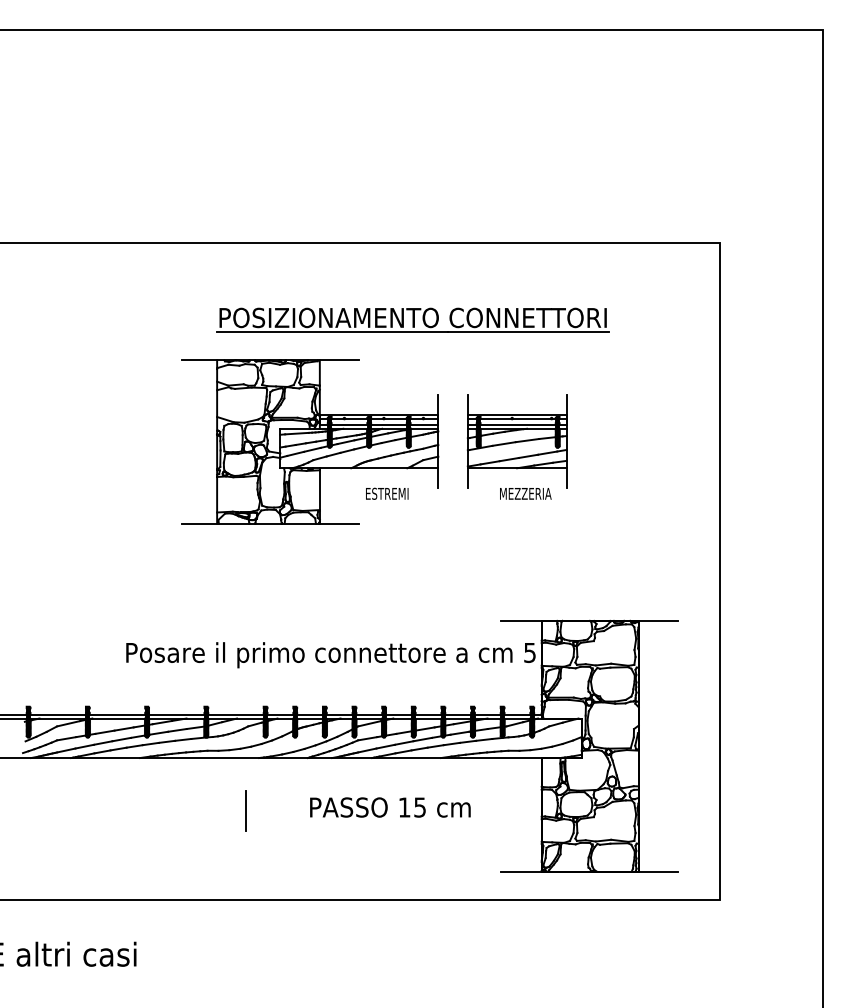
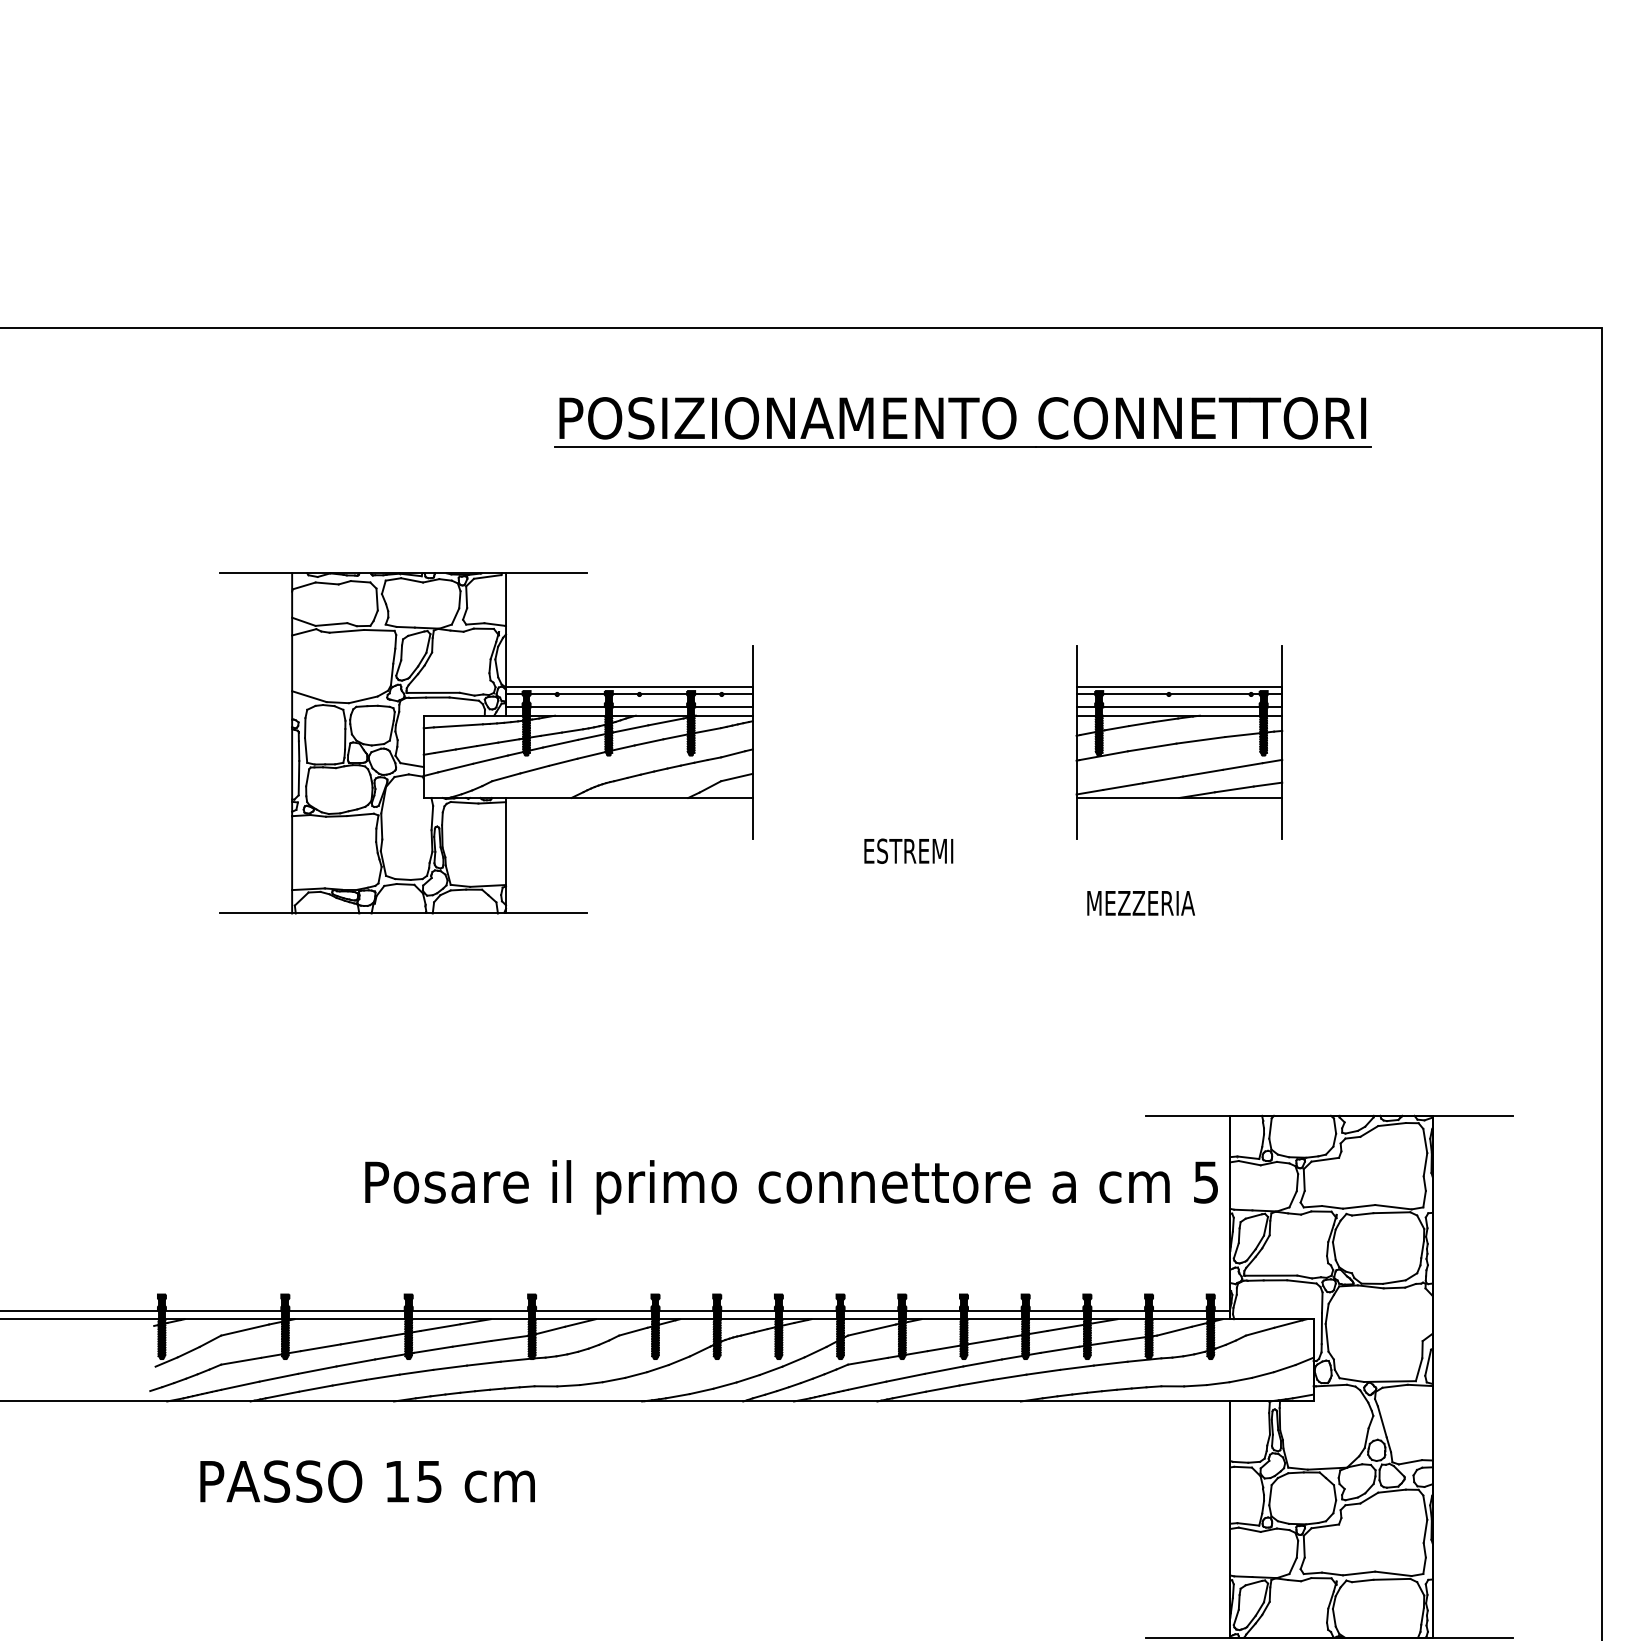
part: (412, 319) -> (961, 421), moved
part: (310, 441) -> (486, 742), moved
text: (525, 493) -> (1140, 902), moved
text: (390, 807) -> (367, 1481), moved
line: (245, 811) -> (613, 1512), removed

